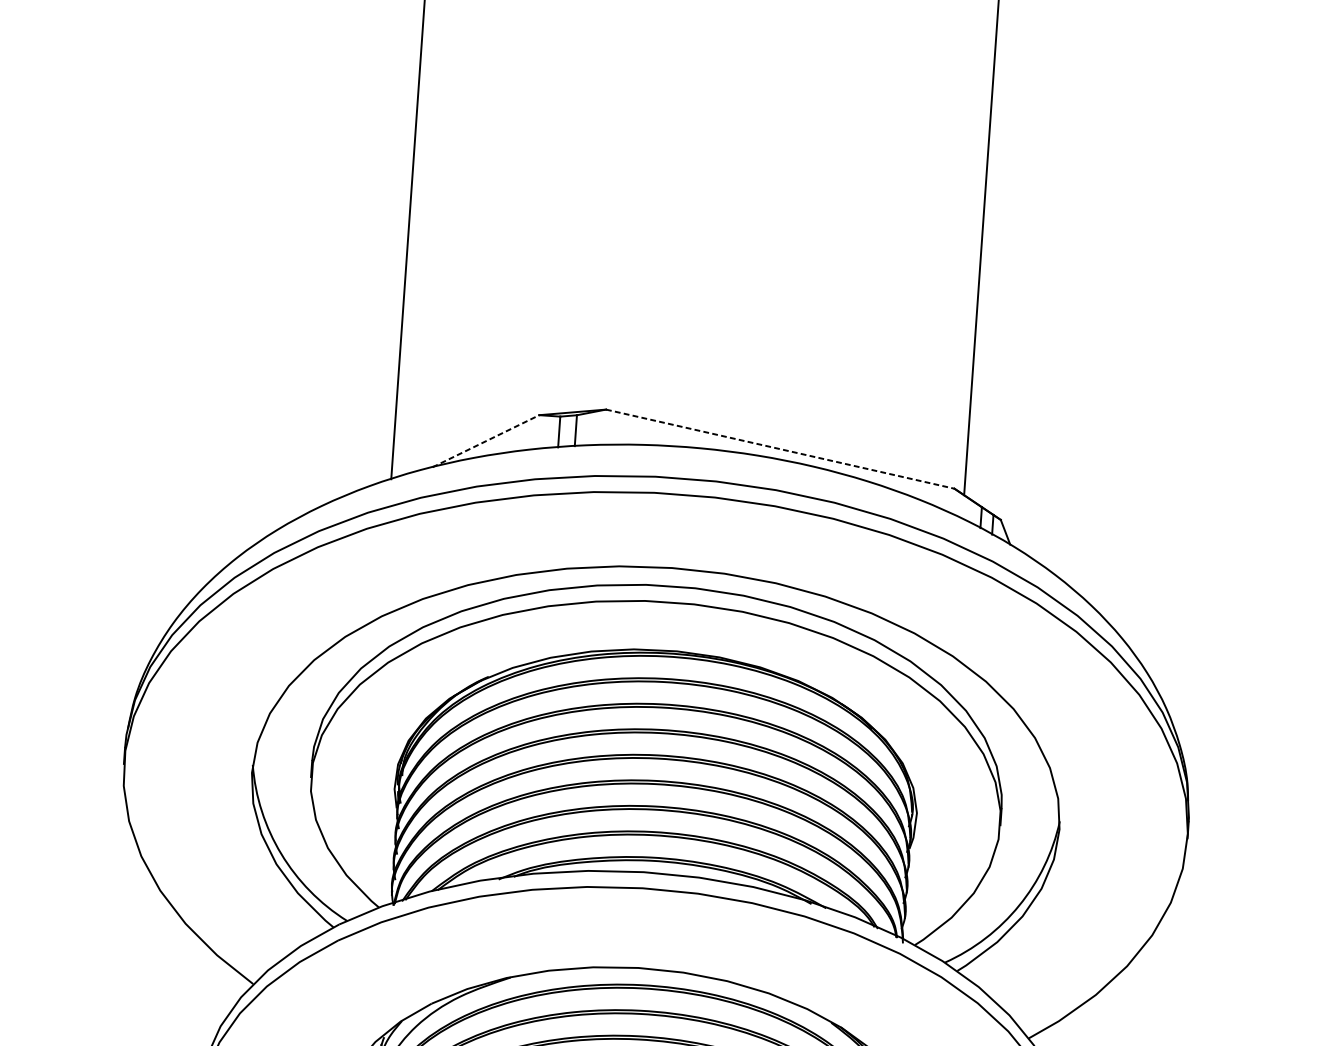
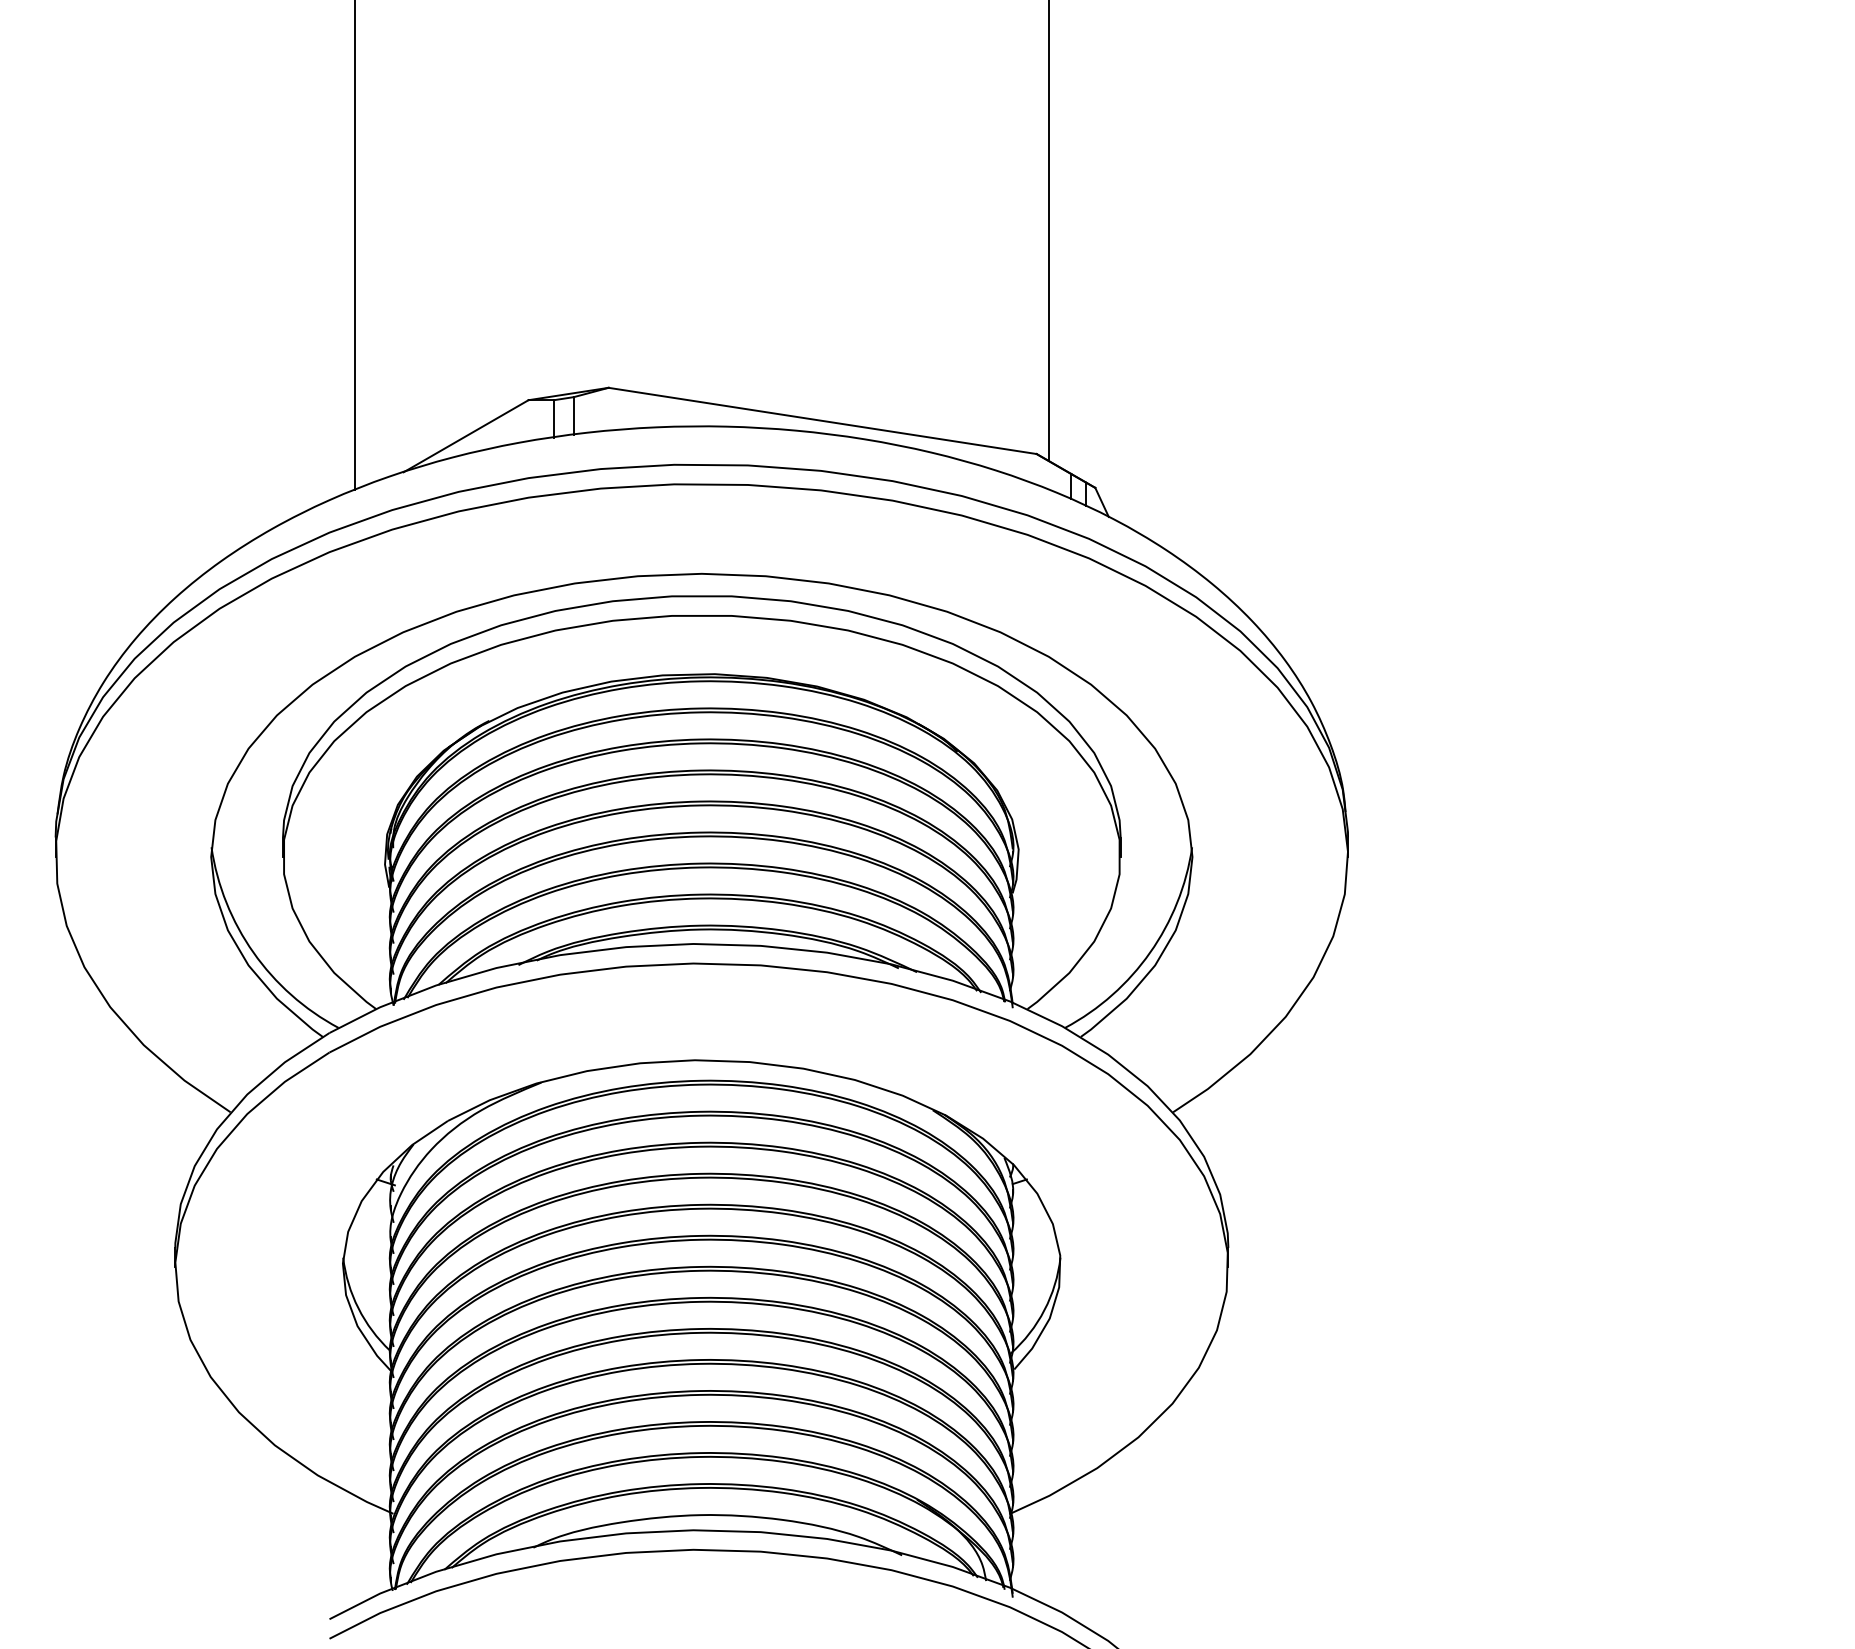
line: (486, 440) -> (466, 435), dashed -> solid
line: (780, 448) -> (822, 420), dashed -> solid

